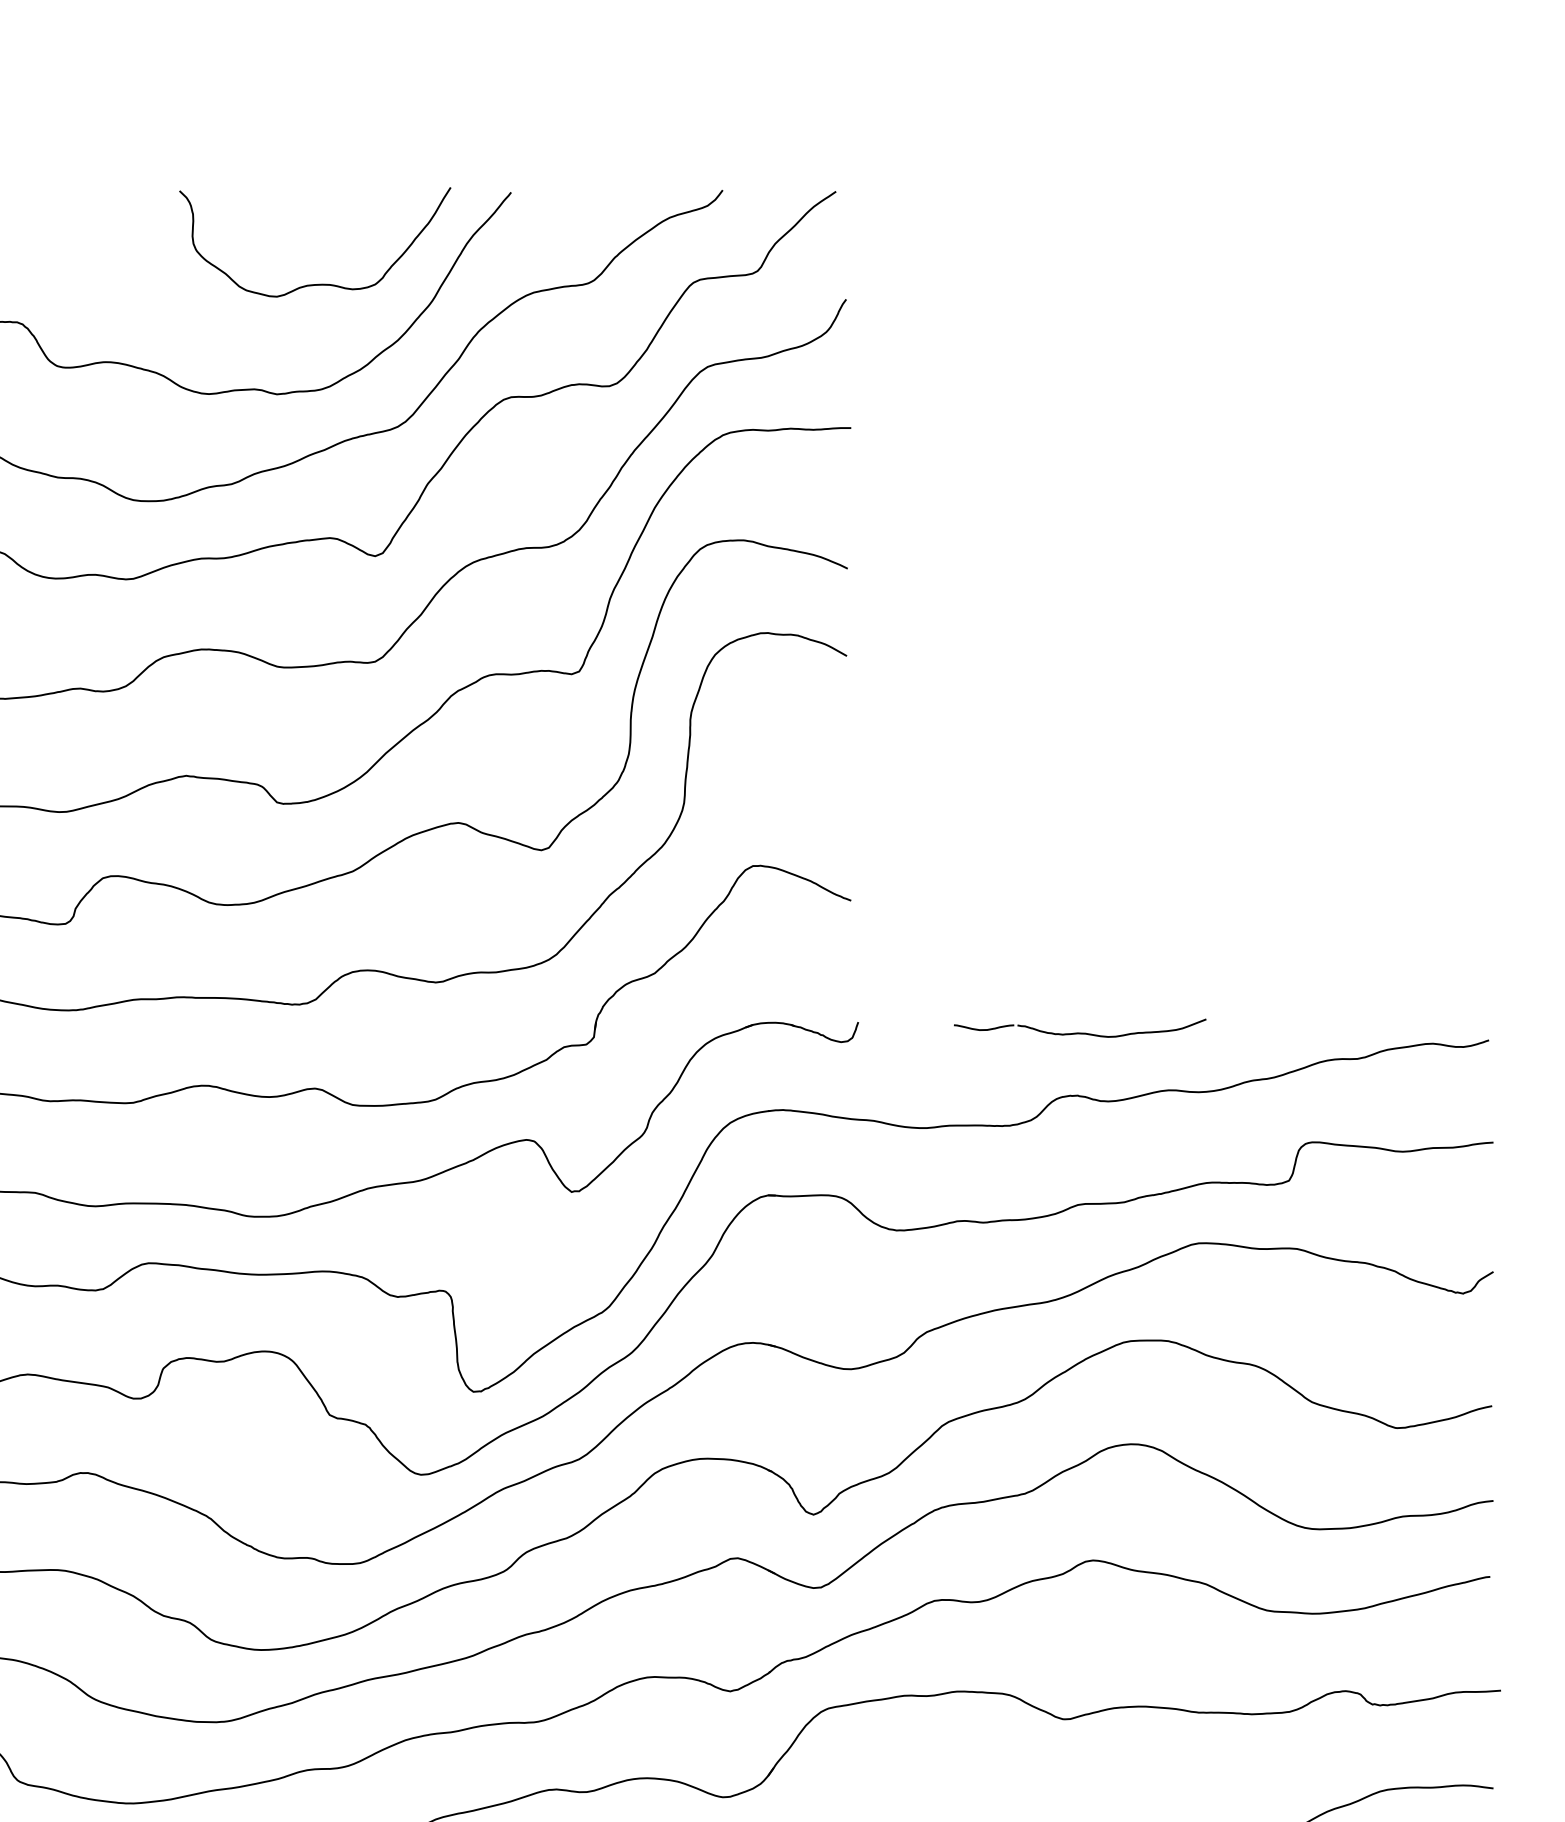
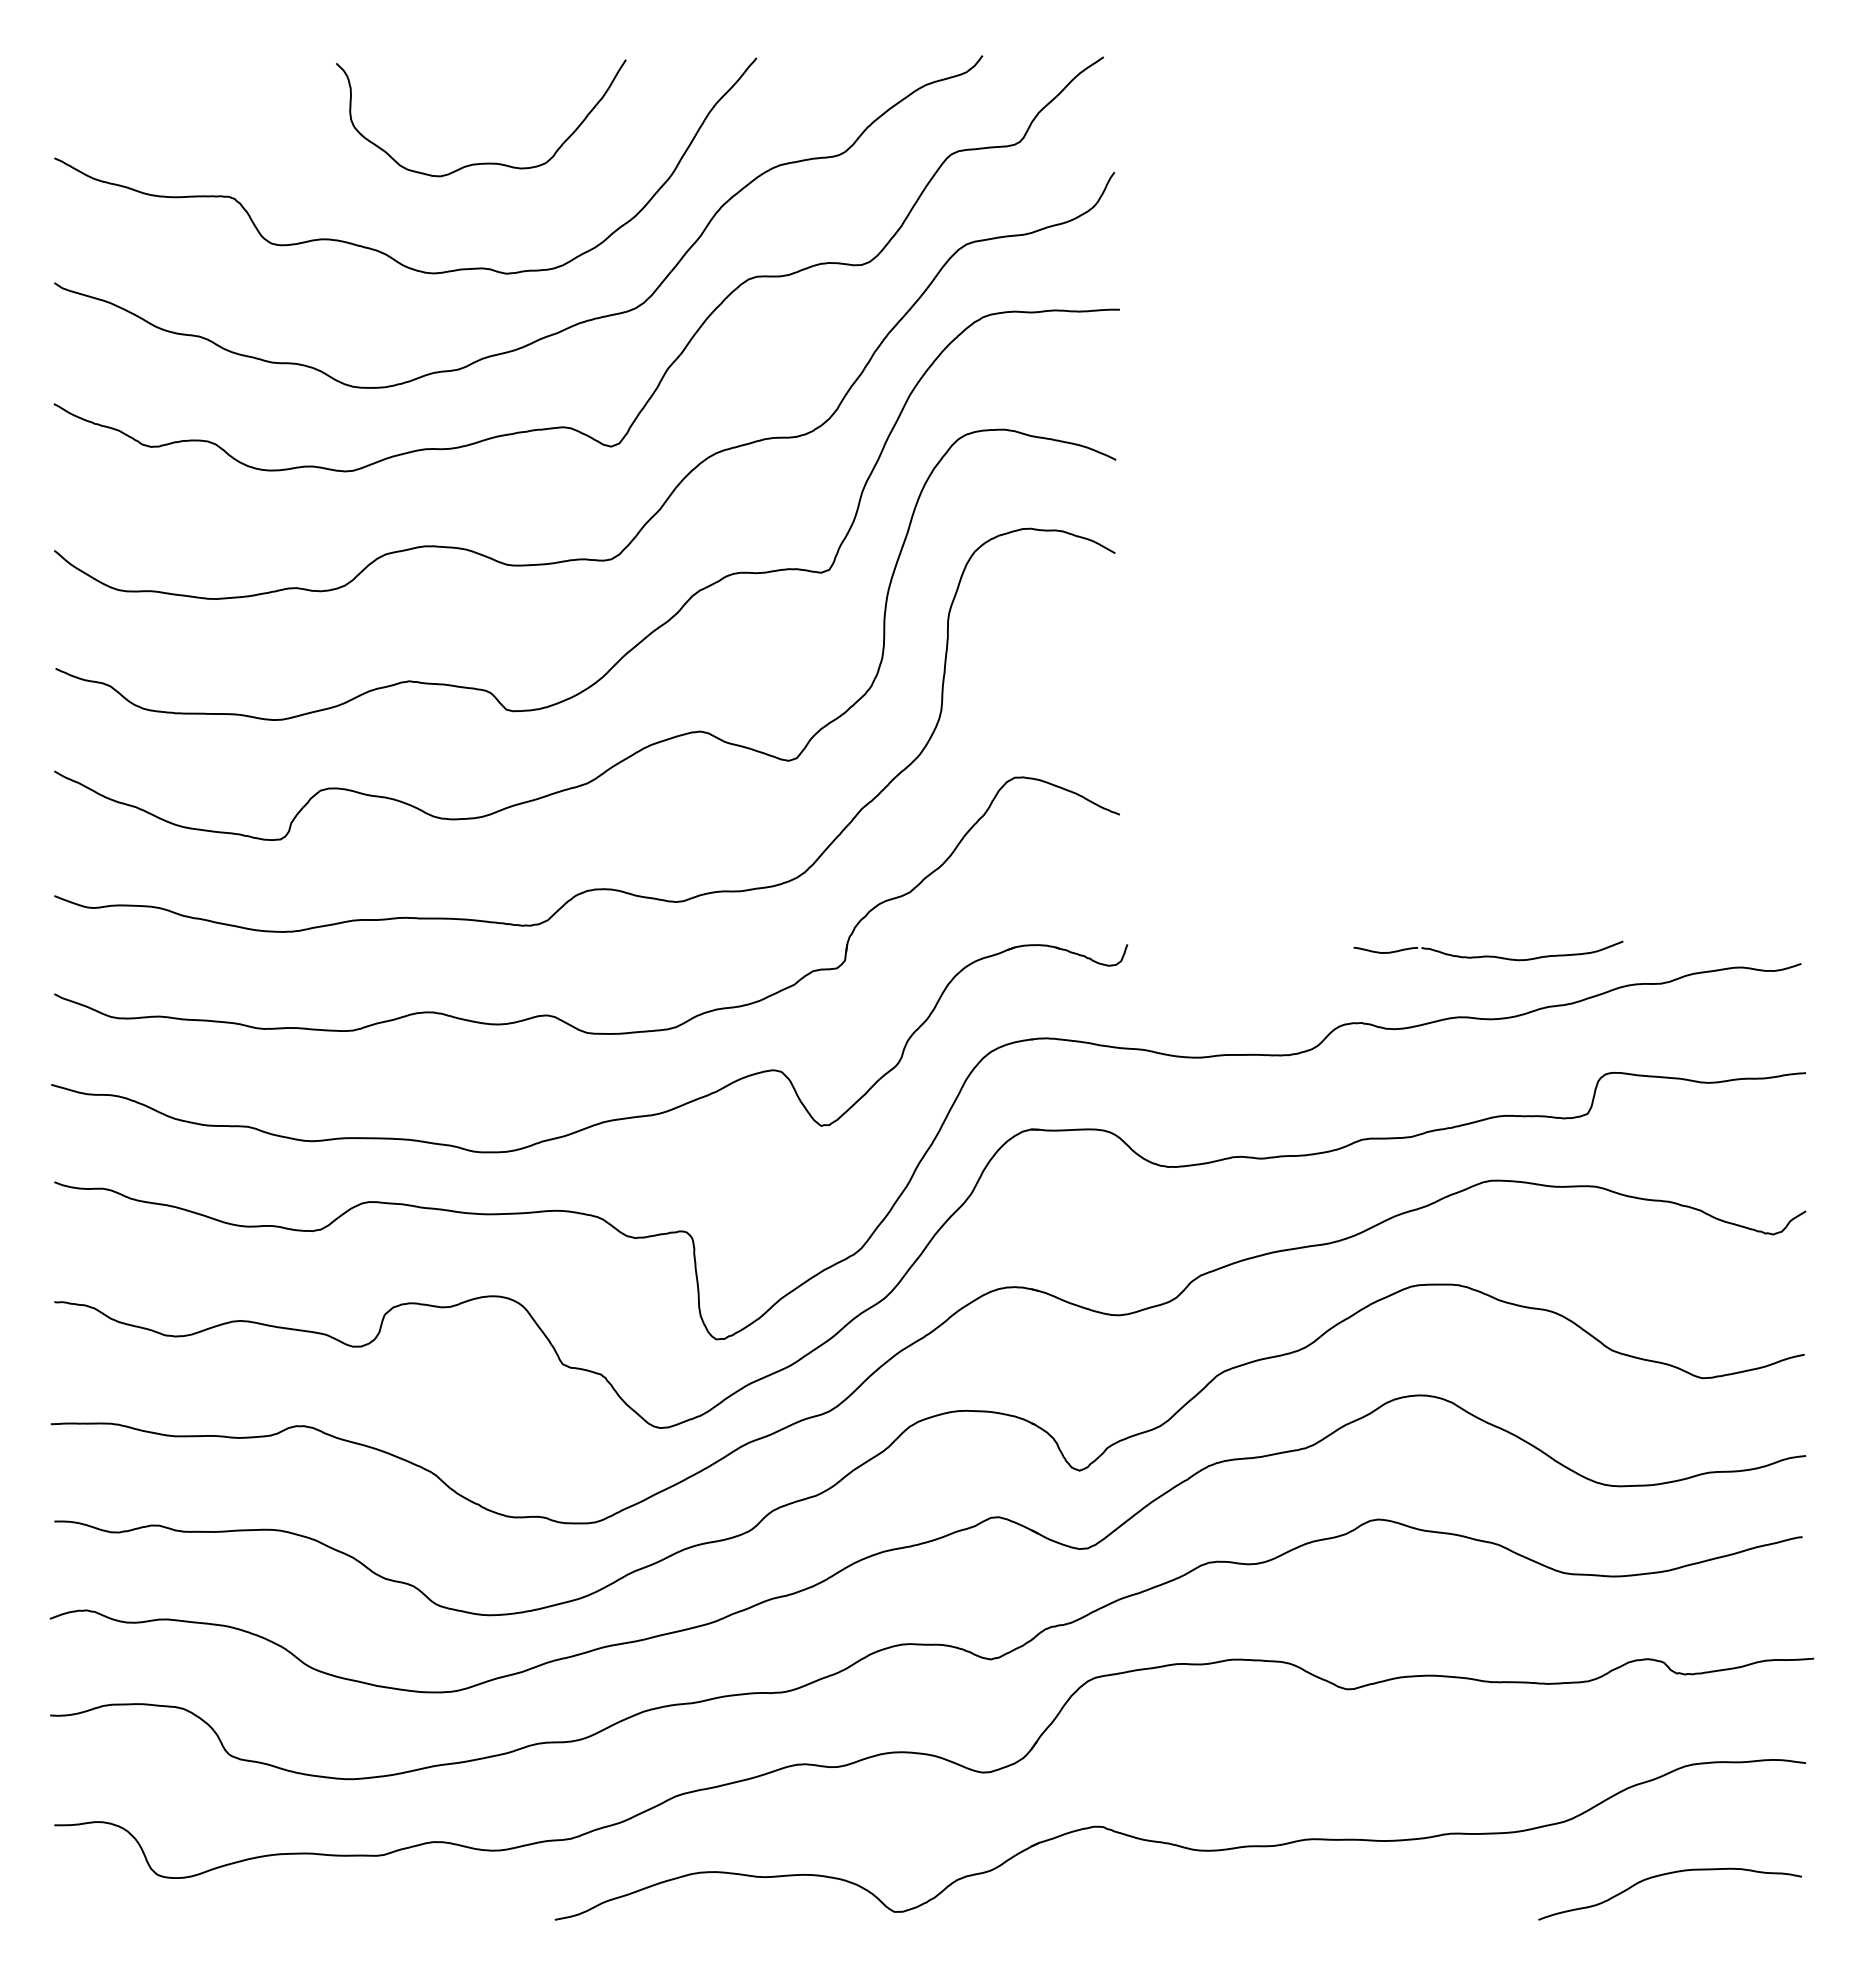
curve: (316, 283) -> (482, 162), moved
part: (1080, 1027) -> (1488, 950), moved

